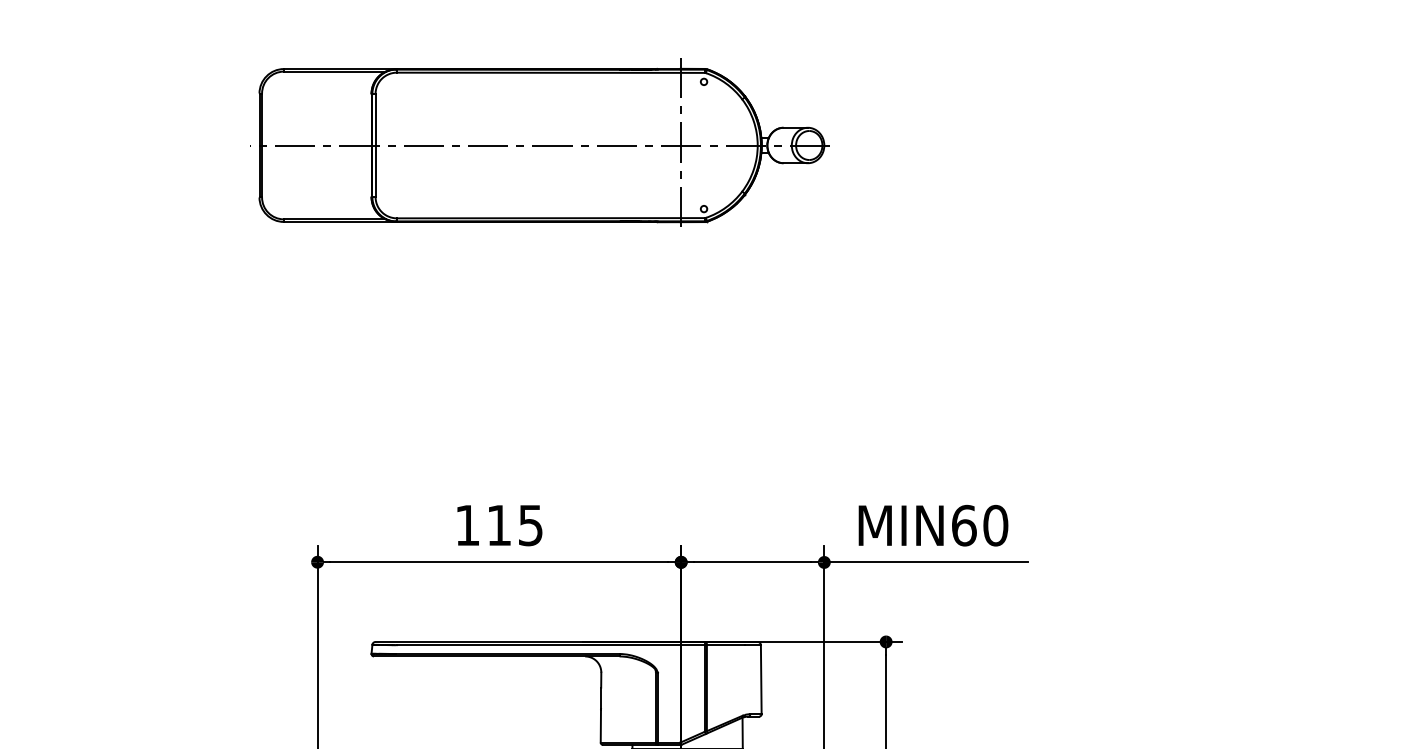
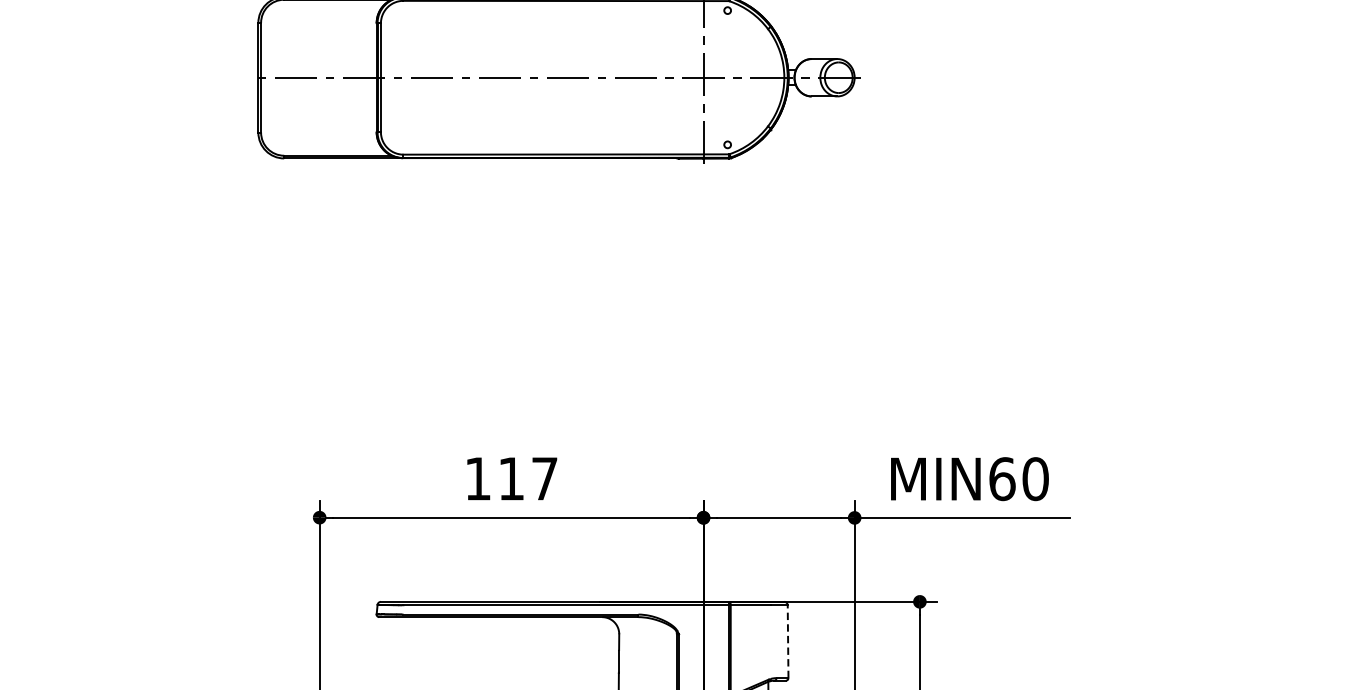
text: (530, 525) -> (544, 478), 115 -> 117
line: (761, 679) -> (788, 641), solid -> dashed

